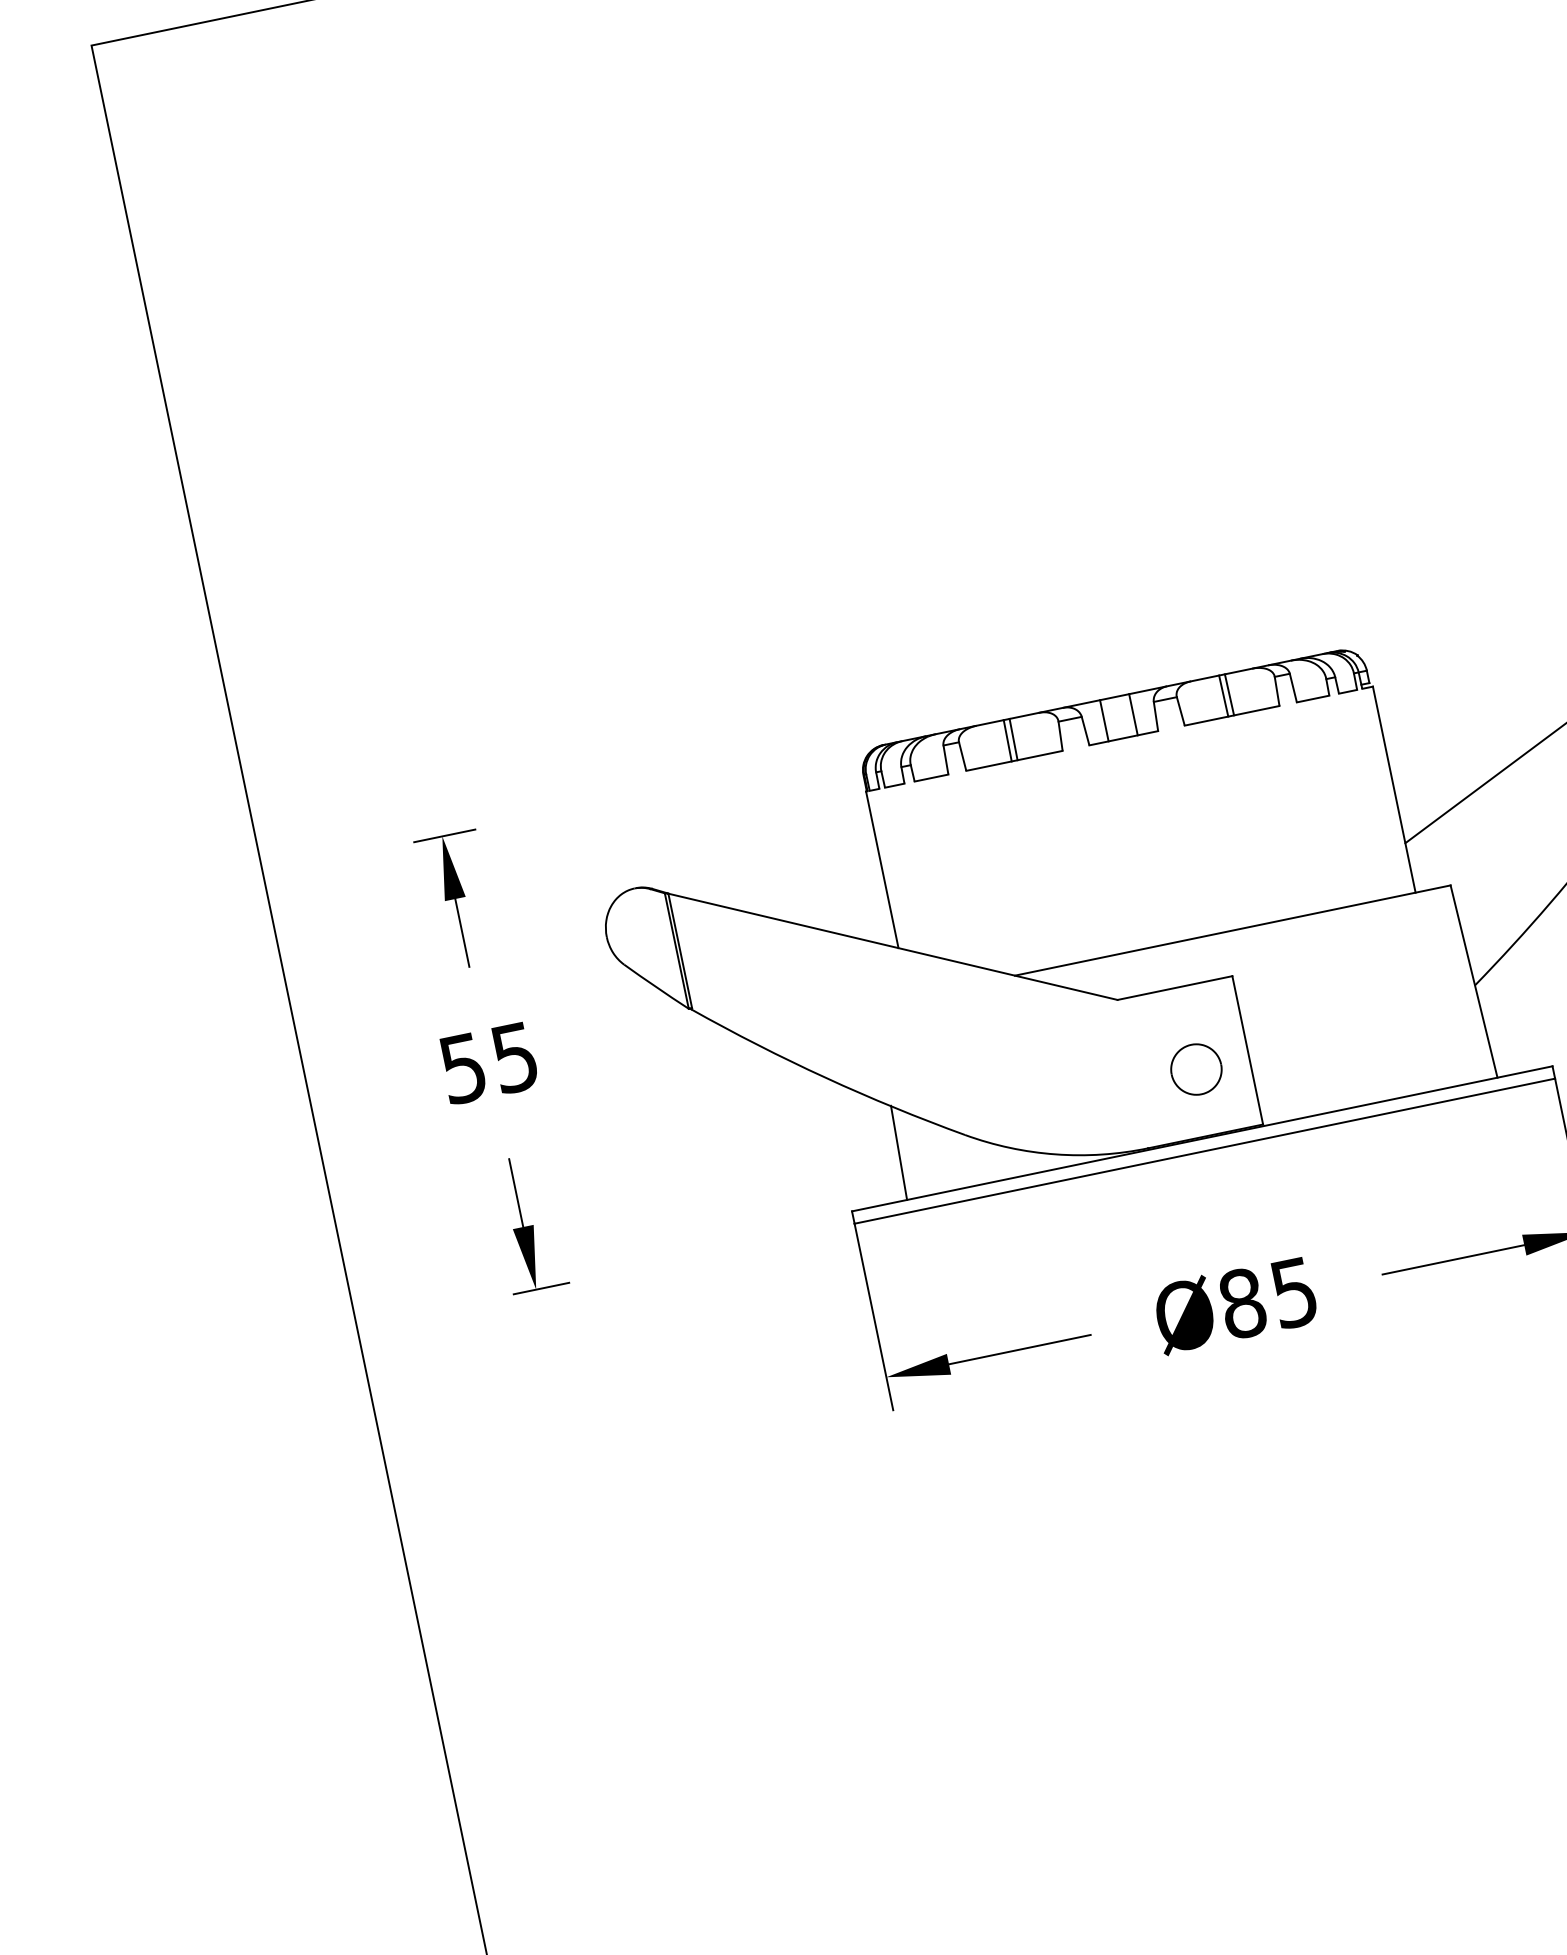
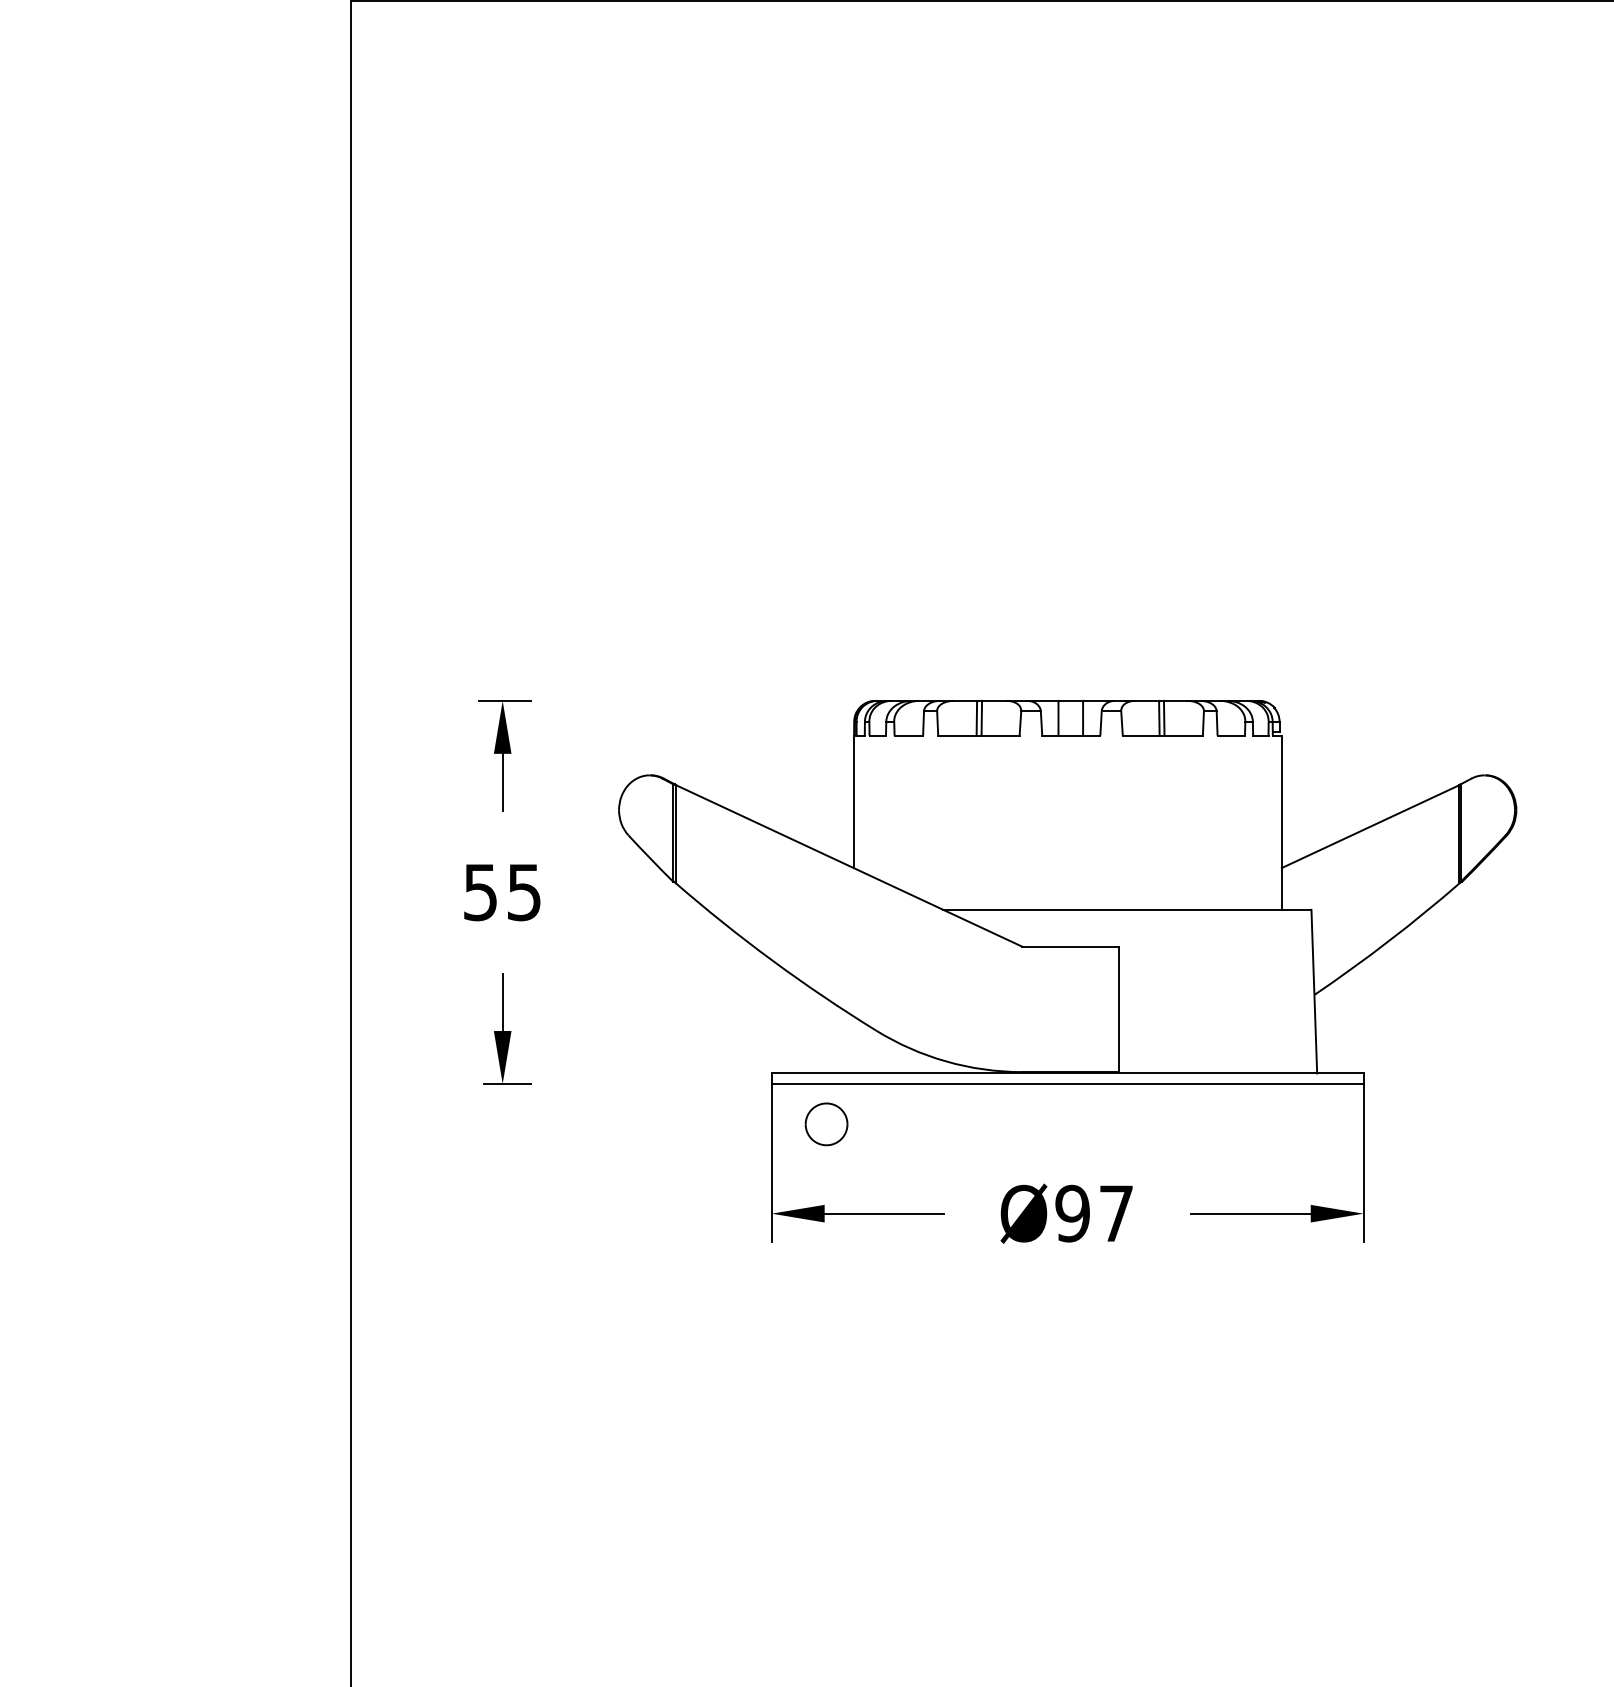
part: (1196, 1069) -> (826, 1124), moved
line: (898, 1152) -> (819, 1033), removed
text: (1267, 1298) -> (1093, 1213), Ø85 -> Ø97

